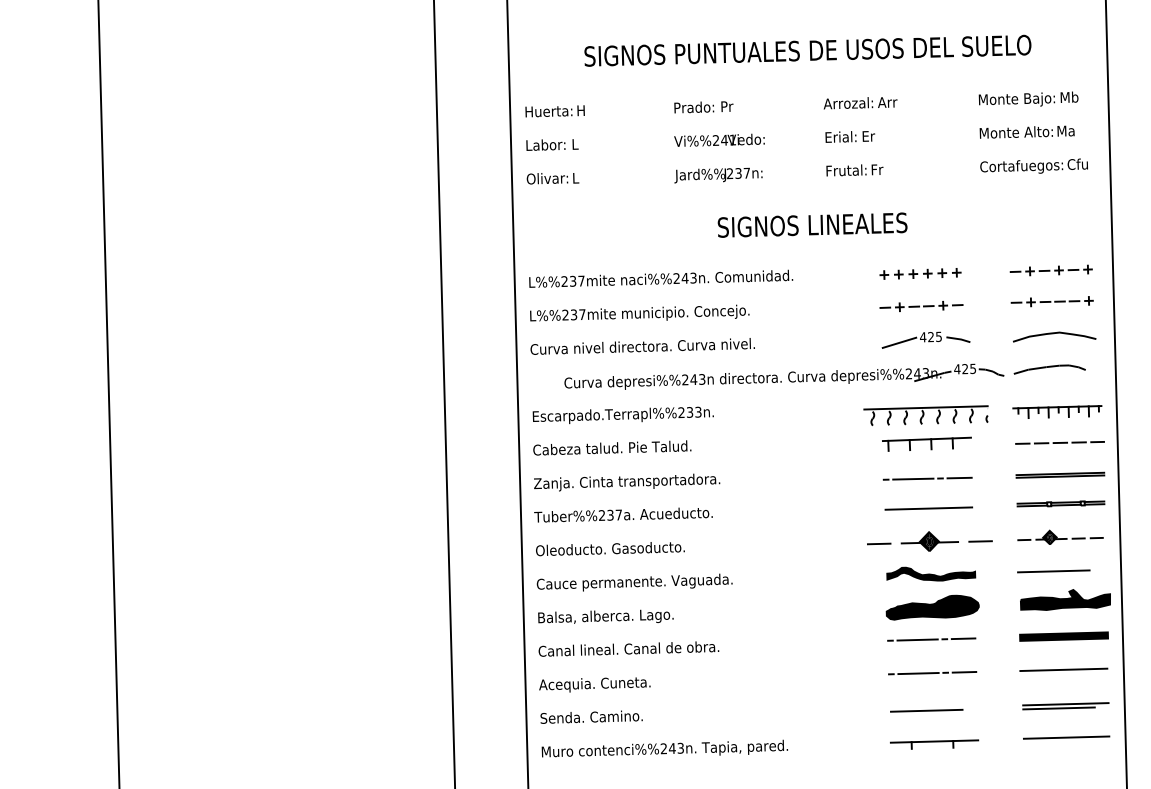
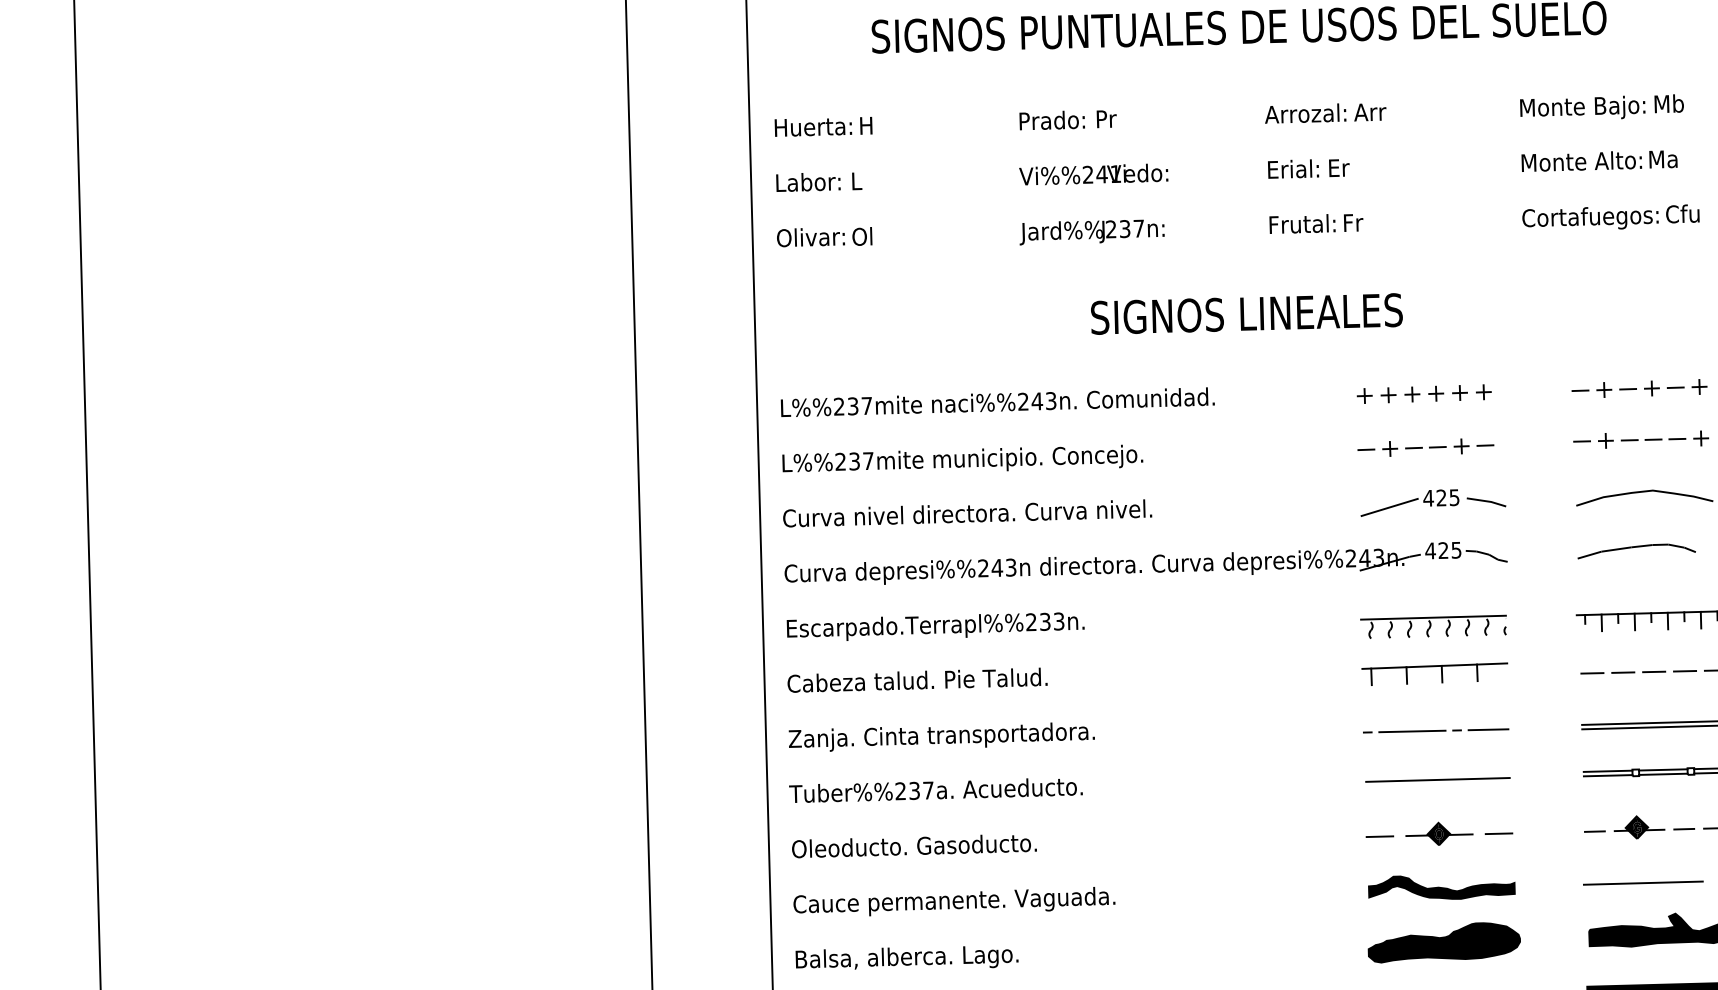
text: (578, 177) -> (861, 235), L -> Ol
part: (784, 376) -> (1146, 562), moved
part: (926, 414) -> (1434, 625), size x0.71
part: (929, 540) -> (1439, 832), size x0.71

